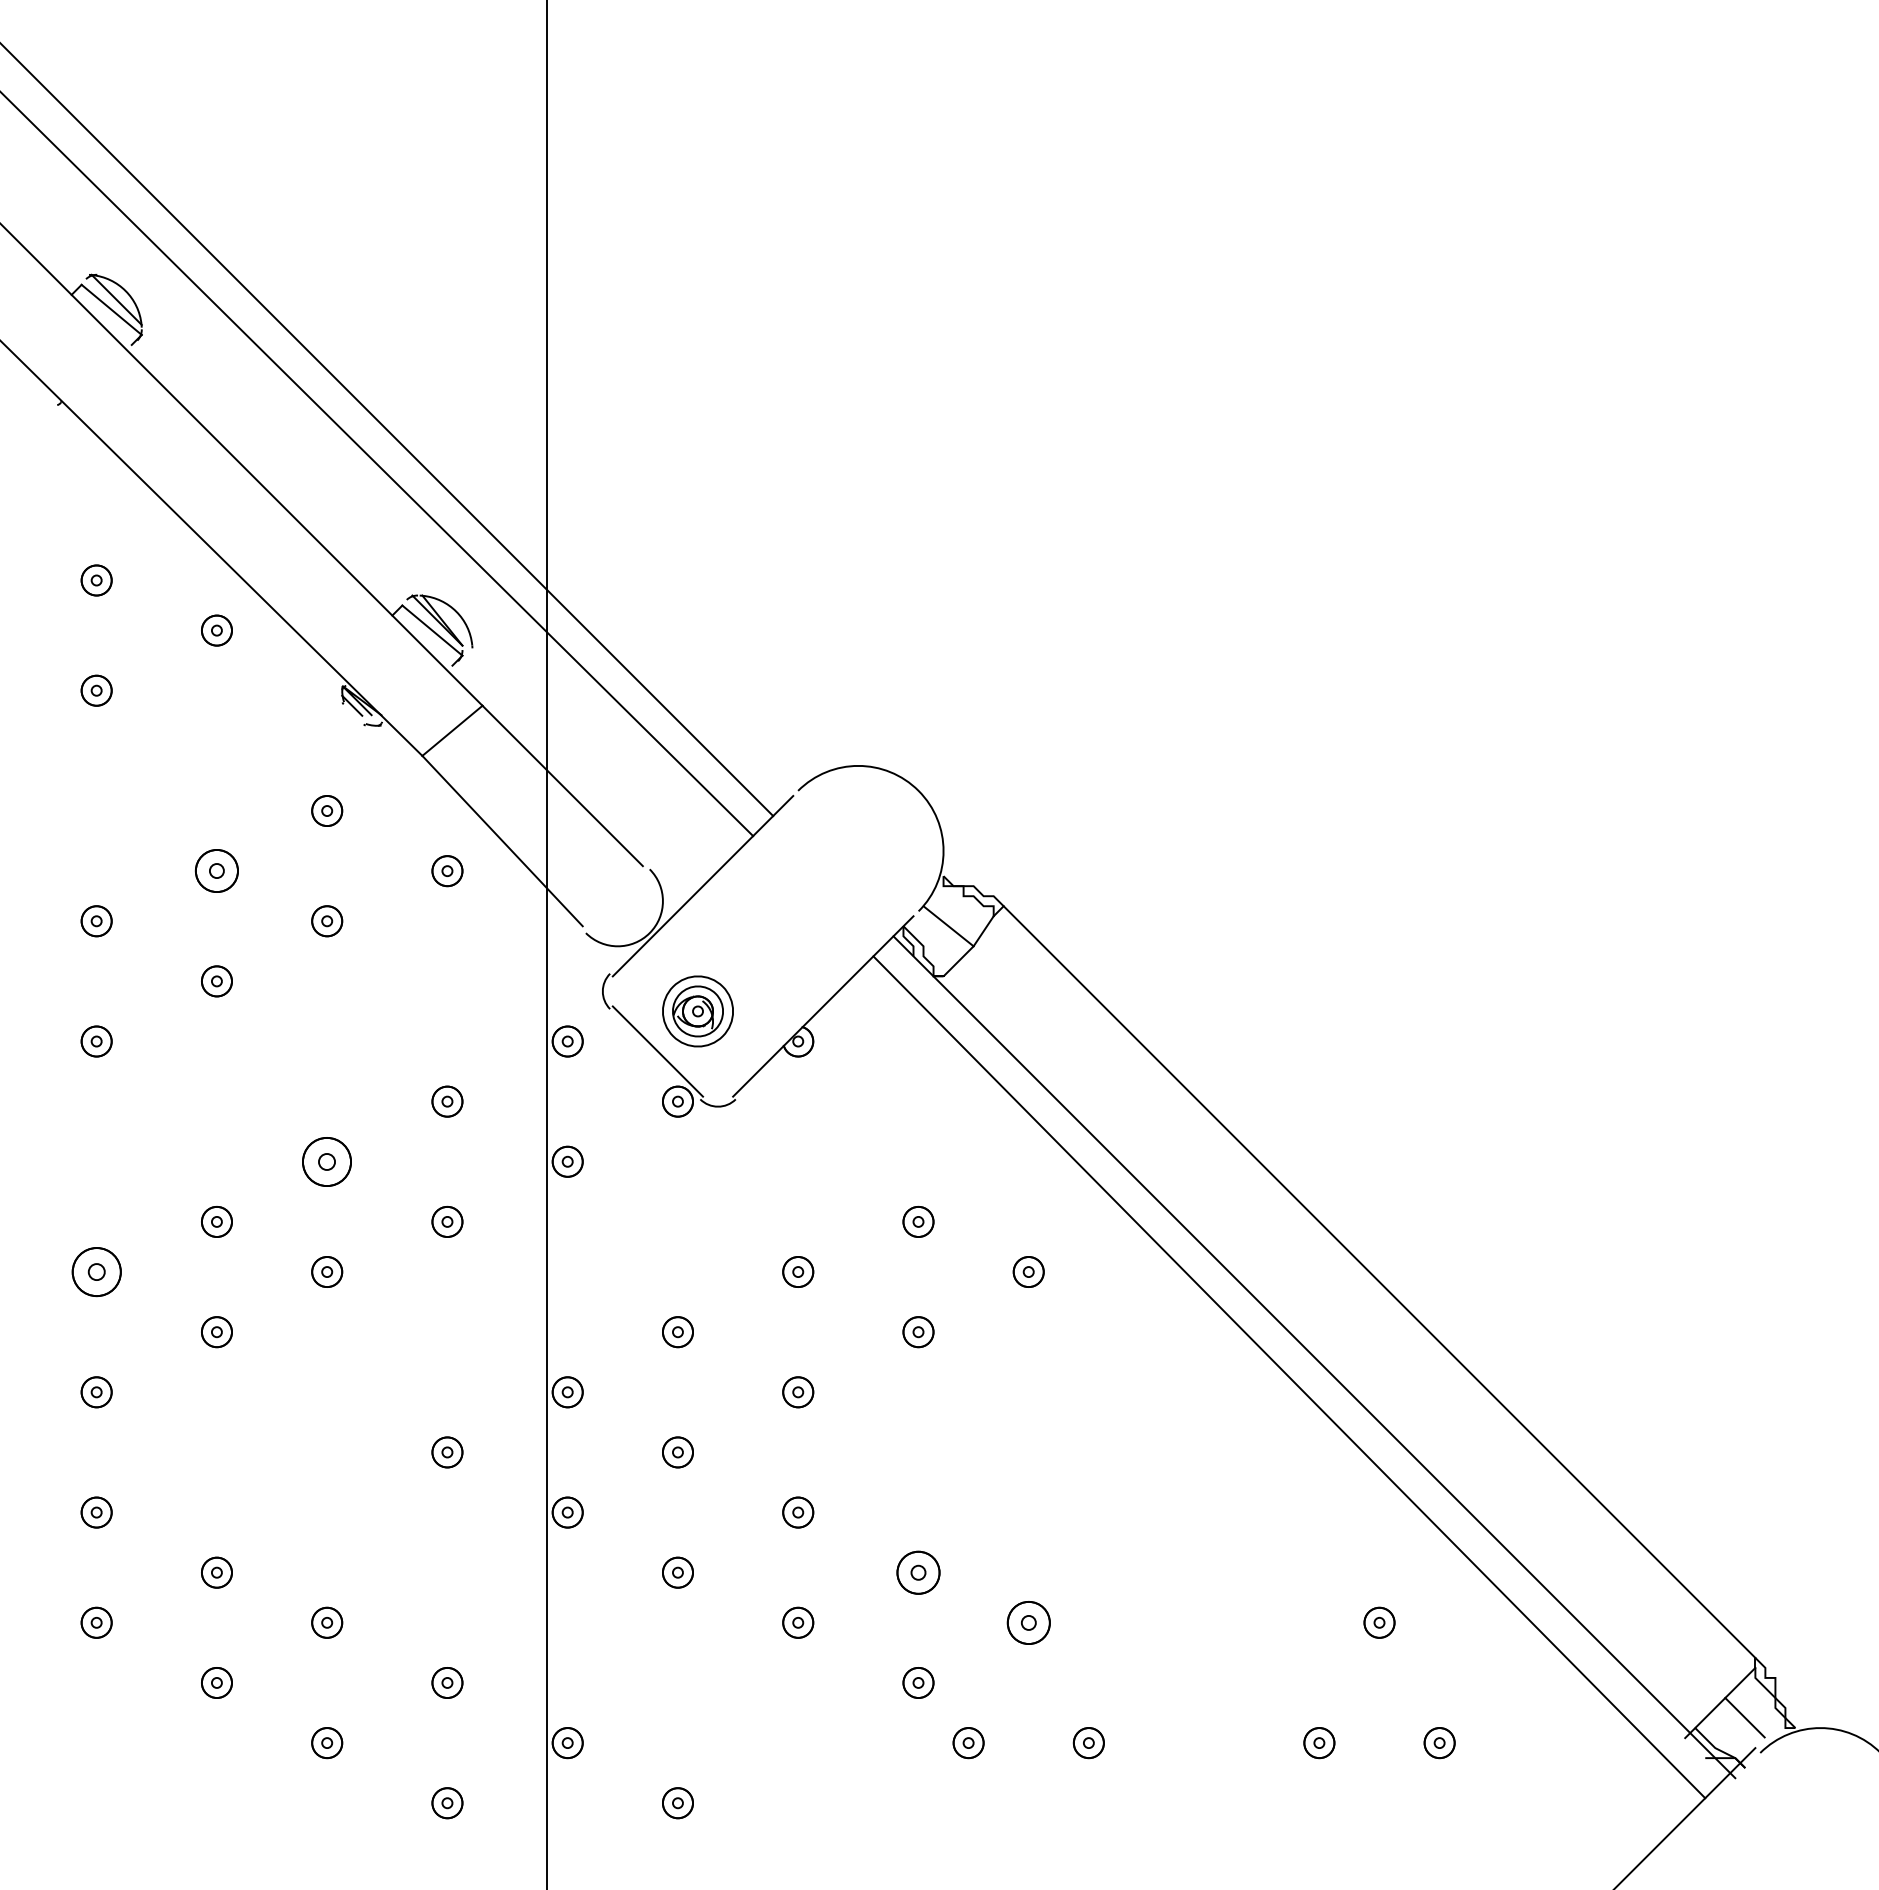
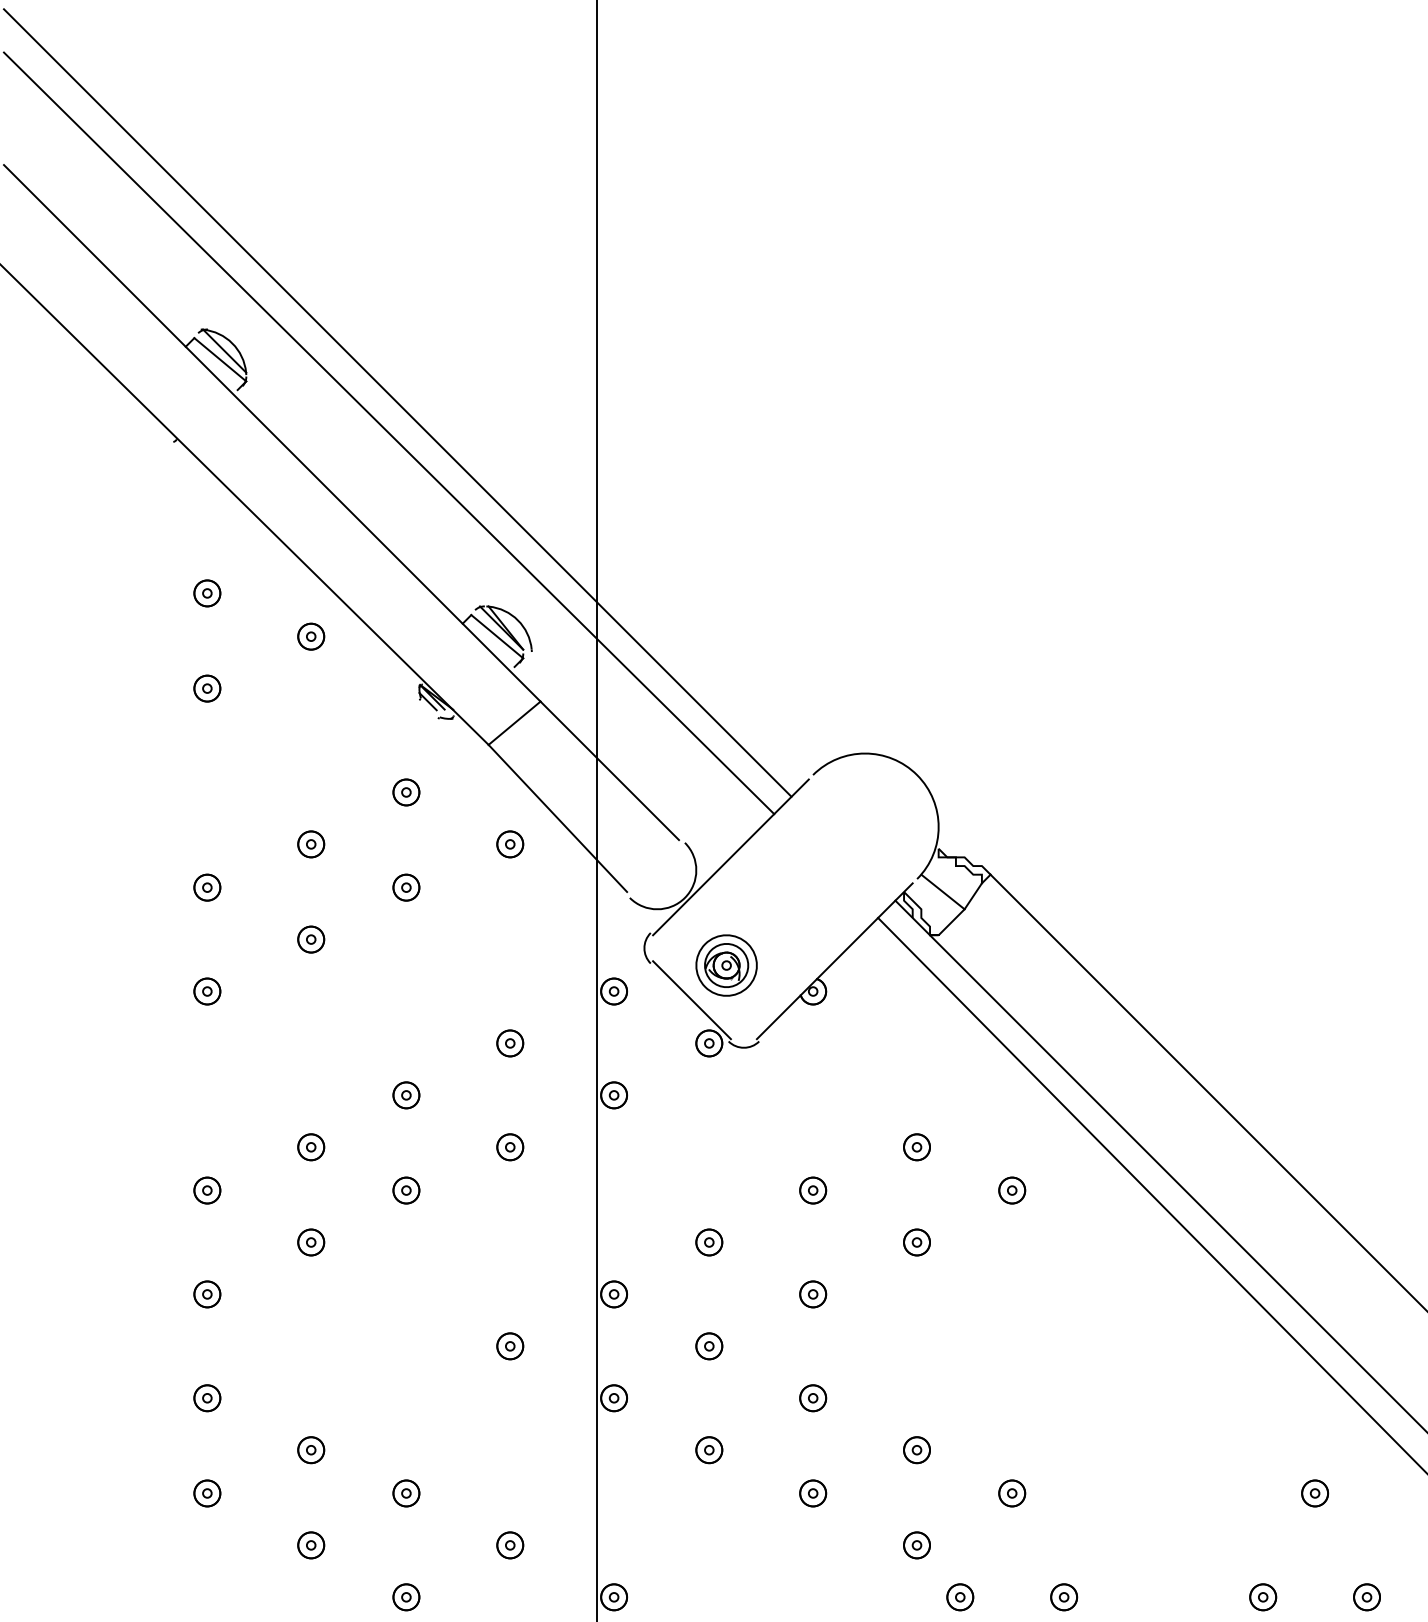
part: (216, 871) -> (310, 844), size x0.71
part: (327, 1161) -> (406, 1095), size x0.62
part: (96, 1271) -> (207, 1190), size x0.62
part: (918, 1572) -> (917, 1450), size x0.71
part: (1028, 1622) -> (1012, 1493), size x0.71

